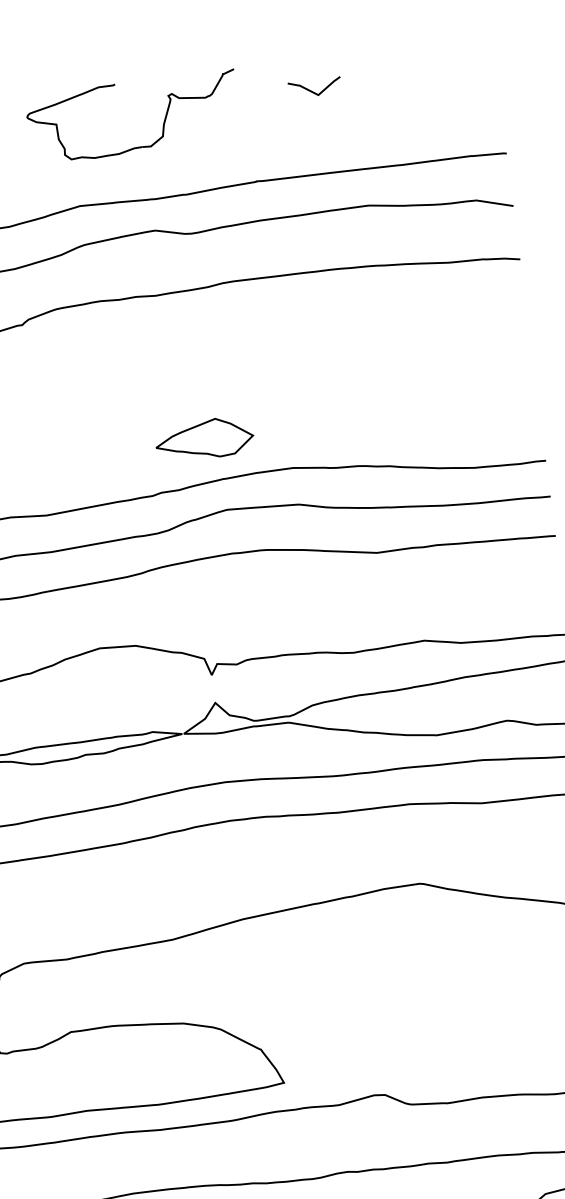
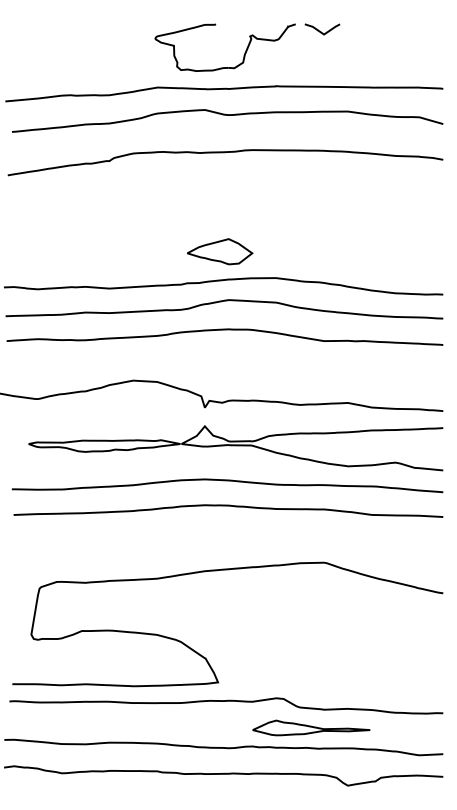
part: (135, 147) -> (224, 67), moved
part: (432, 1132) -> (311, 727), added

